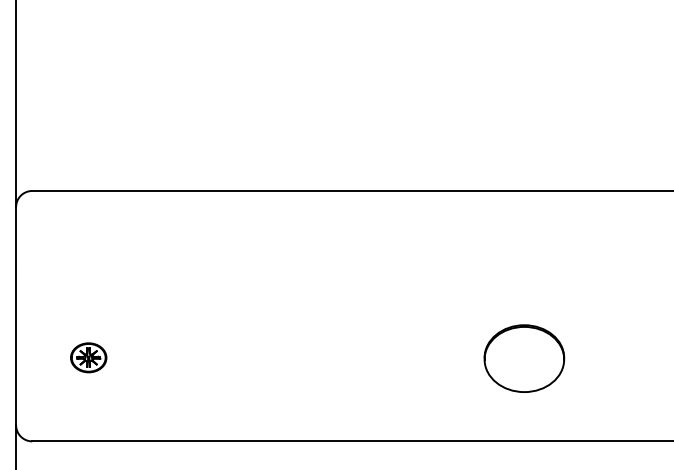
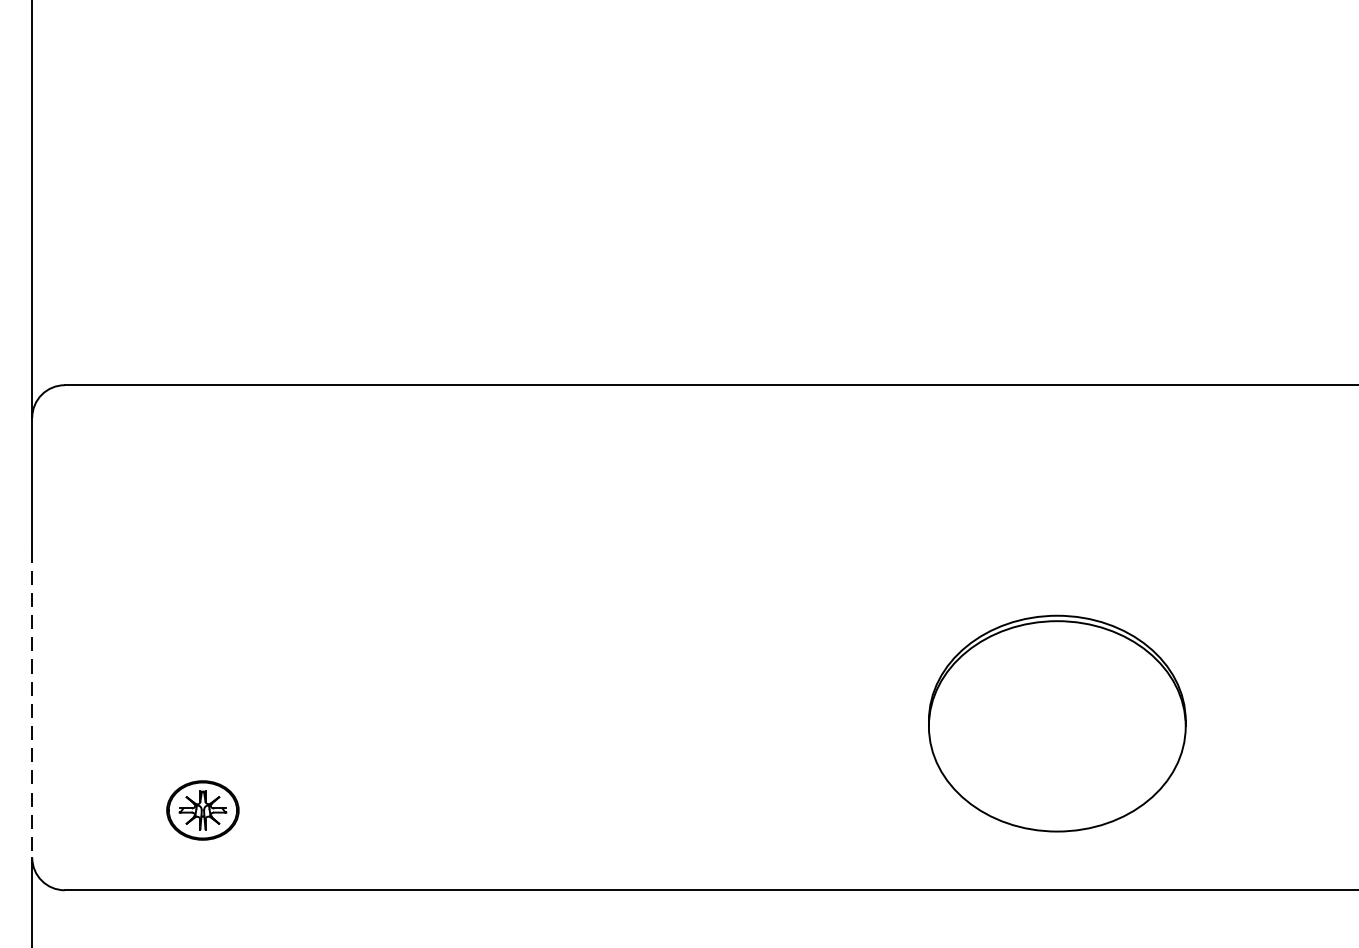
line: (16, 348) -> (33, 702), solid -> dashed
part: (88, 357) -> (202, 809), moved
part: (524, 358) -> (1057, 723), size x1.6

